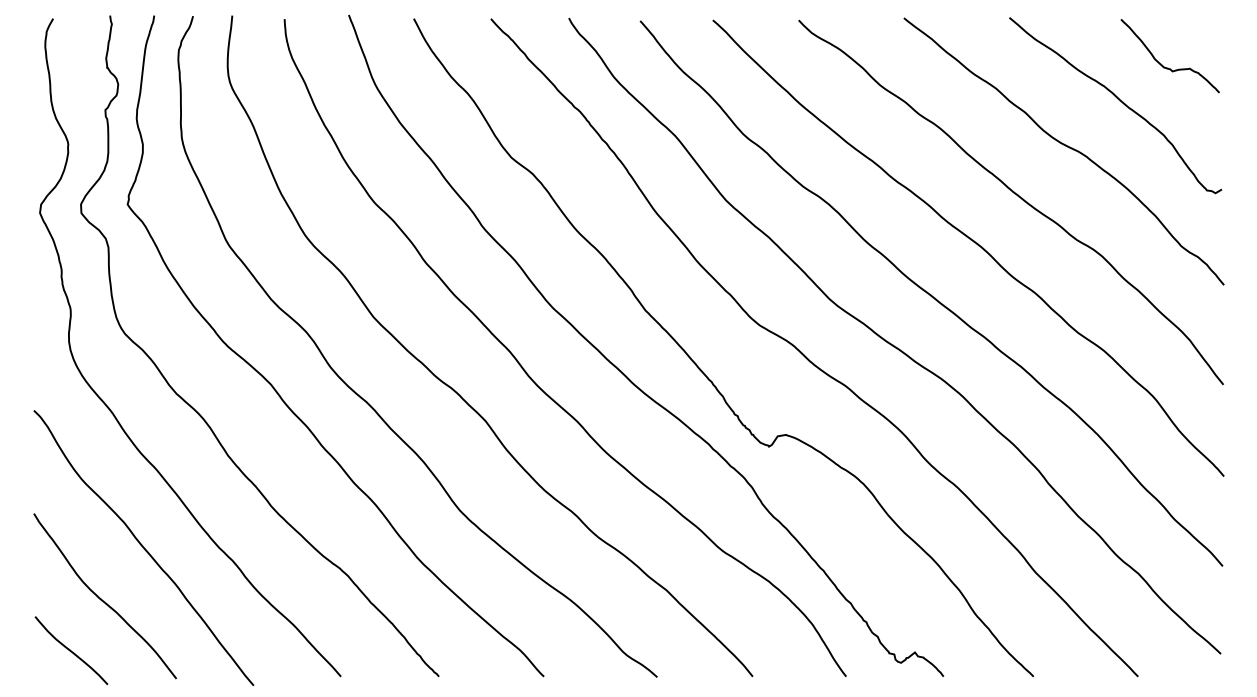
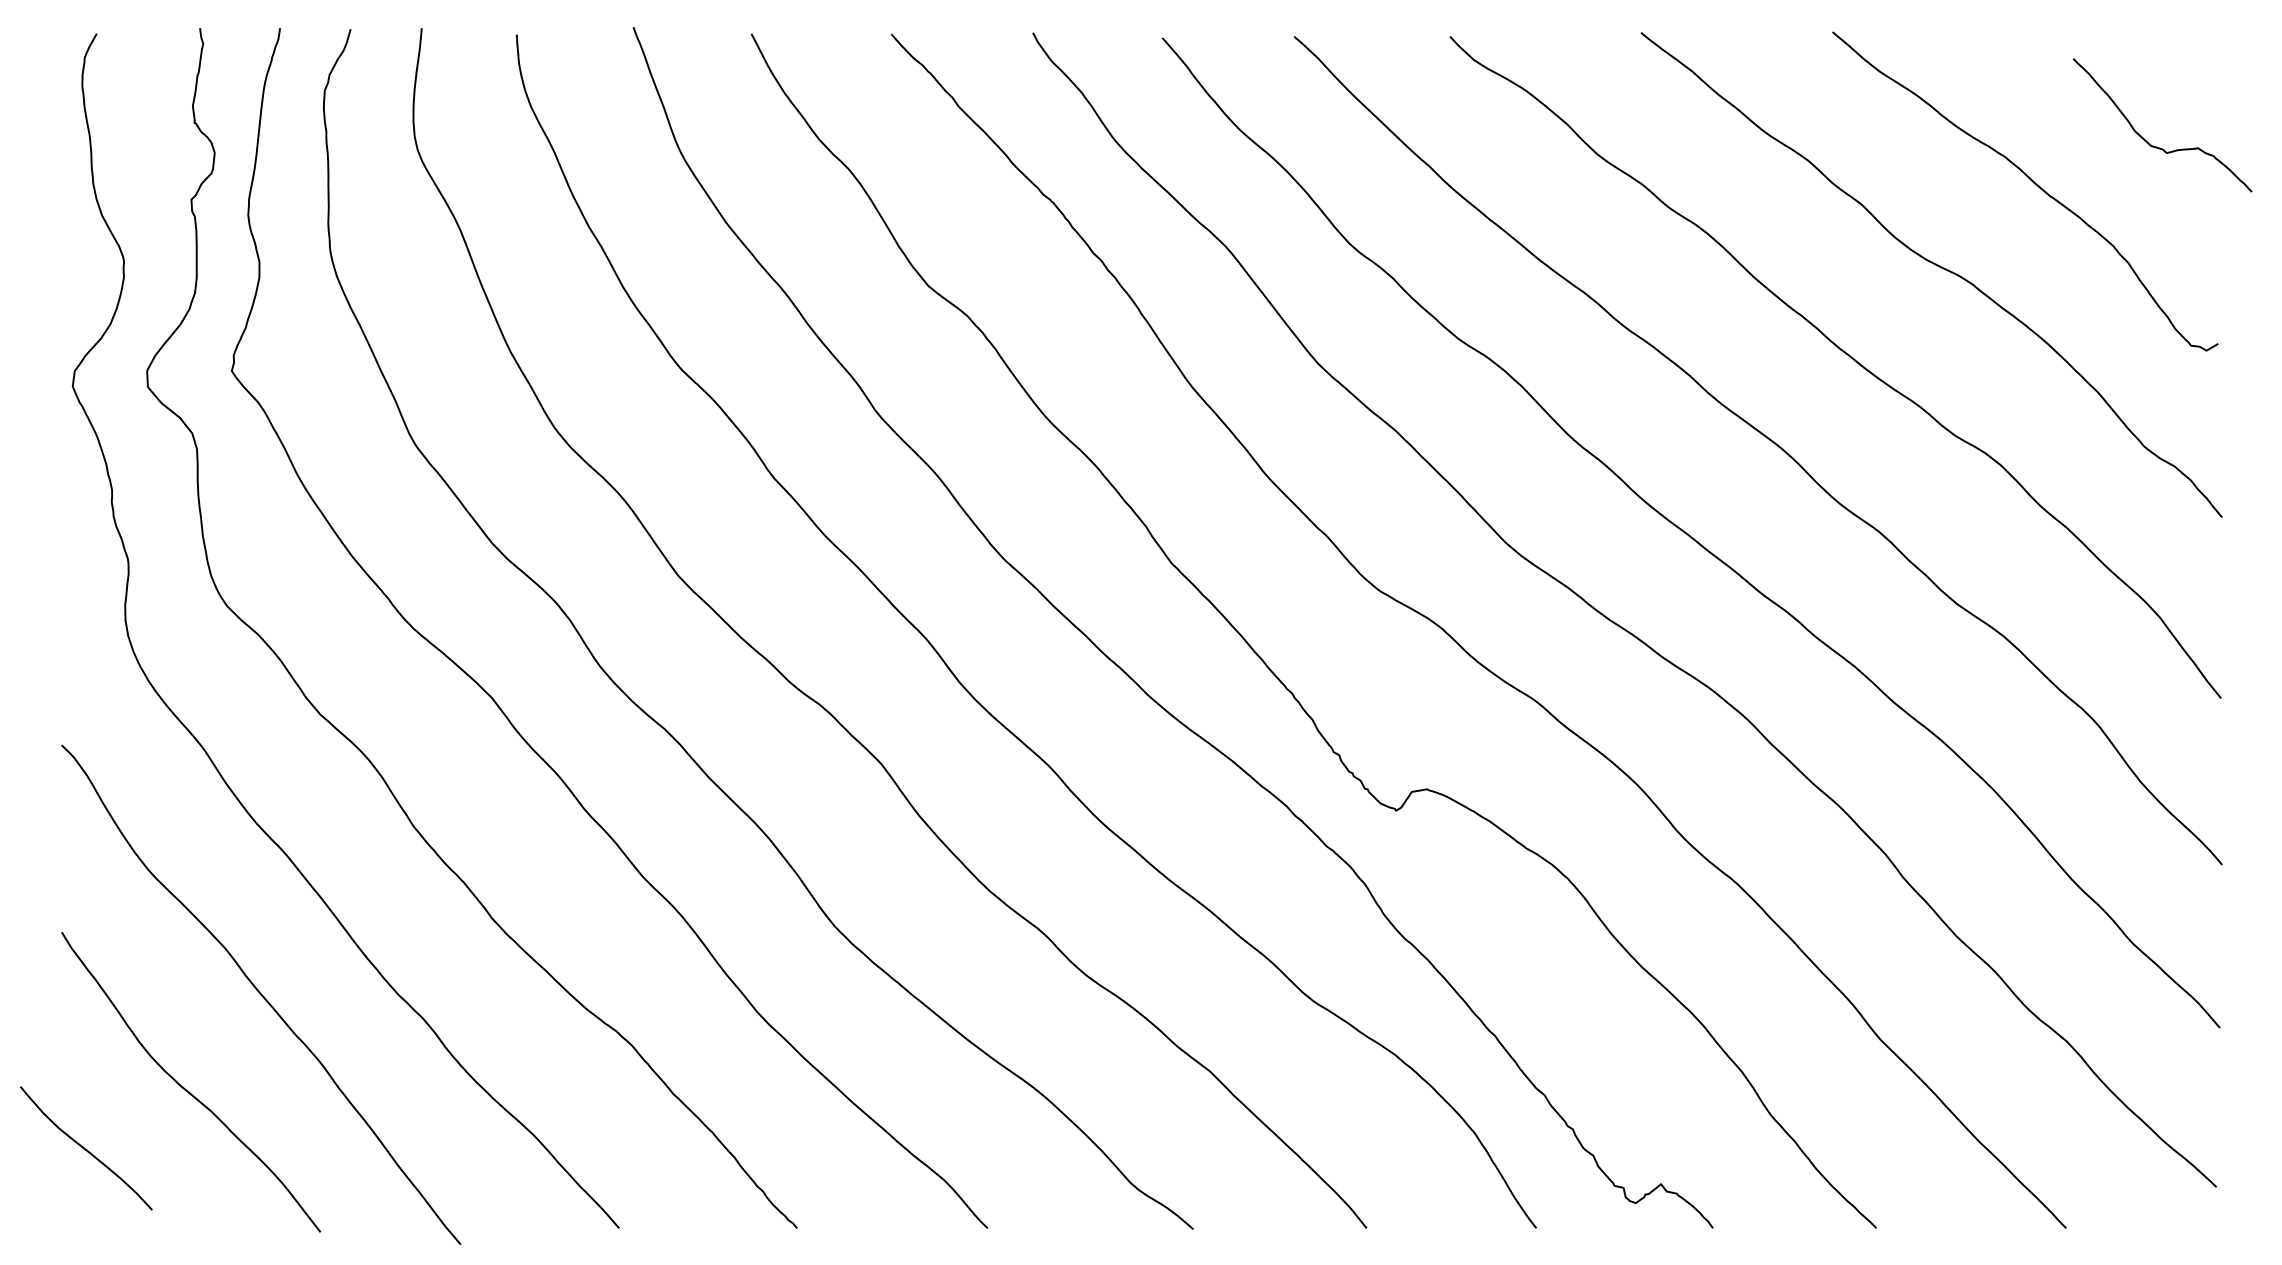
curve: (1161, 63) -> (2146, 138), moved
curve: (71, 650) -> (86, 1148), moved

